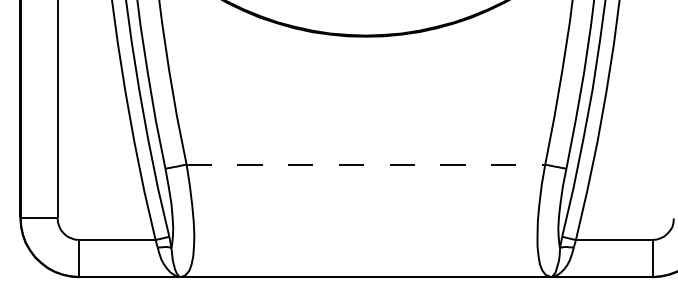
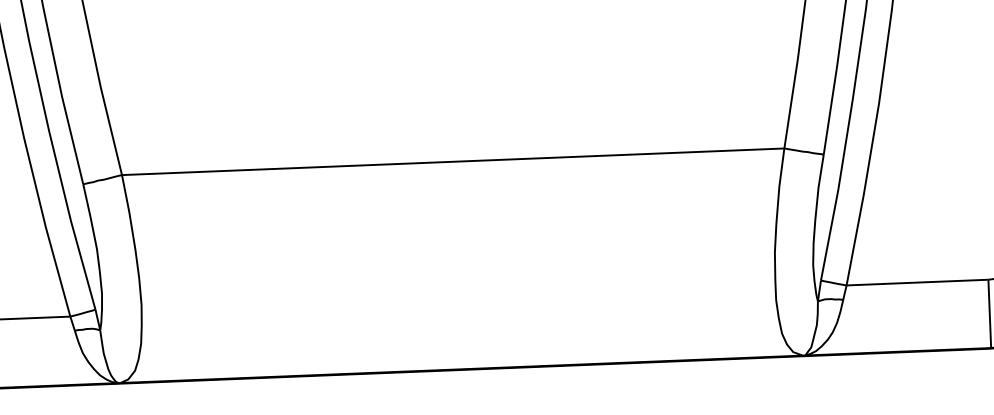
line: (366, 164) -> (454, 161), dashed -> solid

